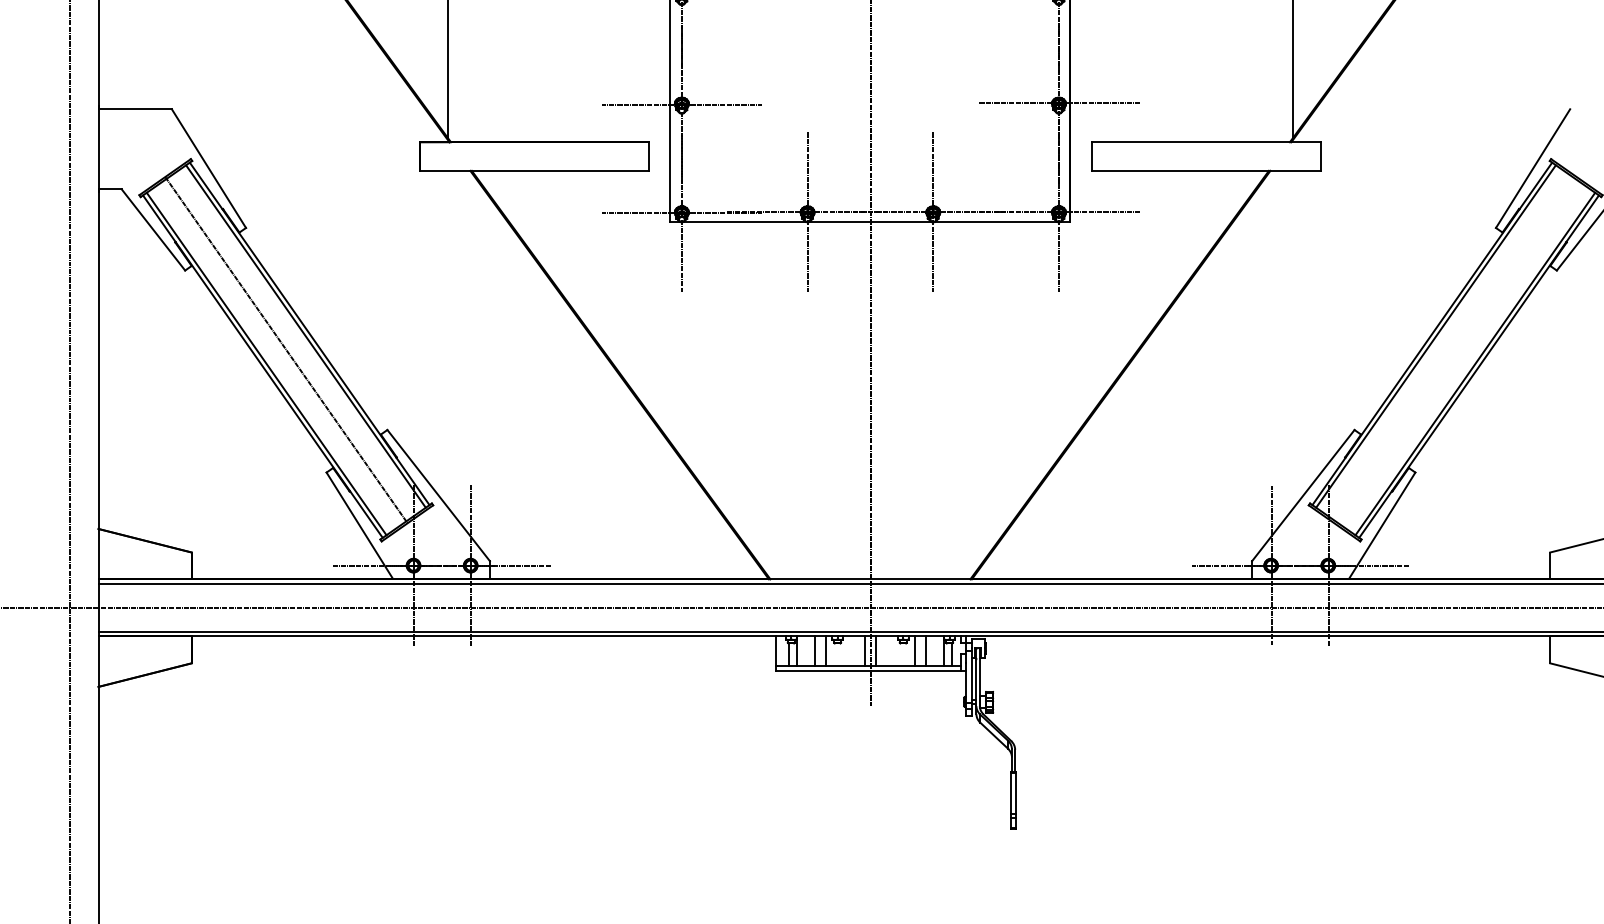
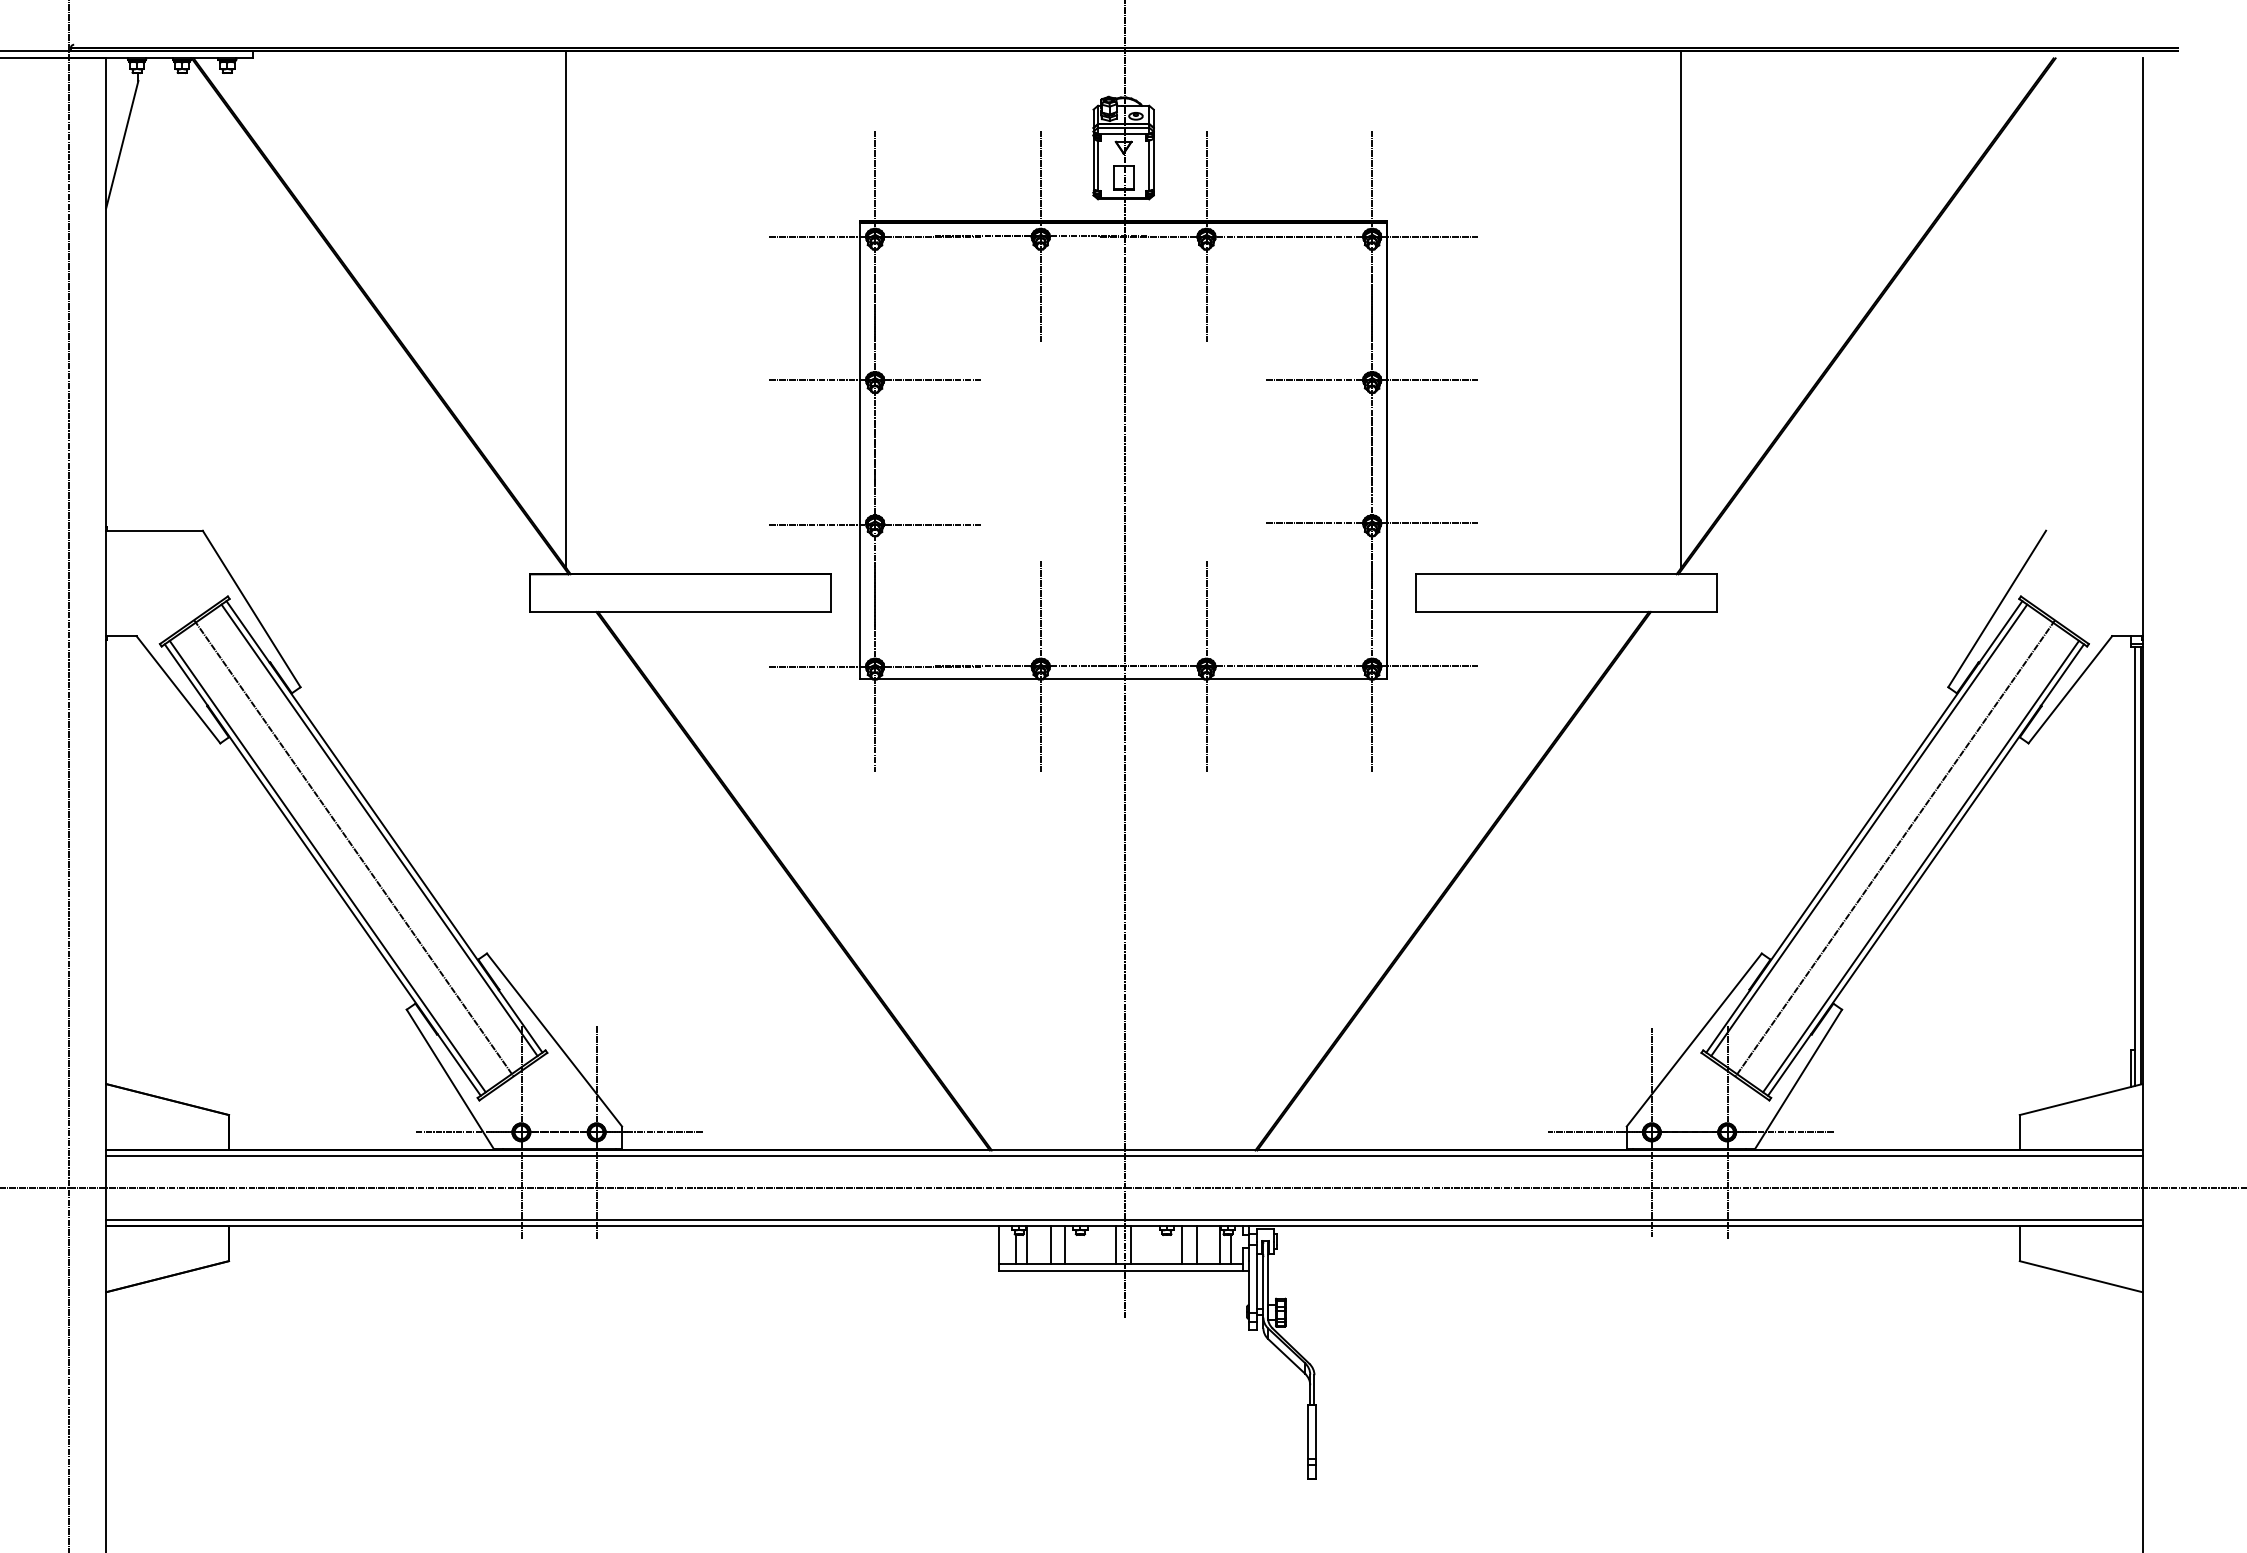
line: (1455, 350) -> (1895, 848), added

